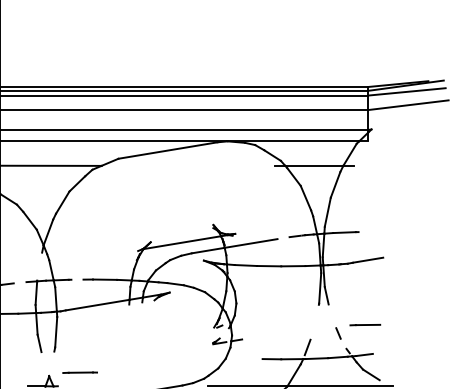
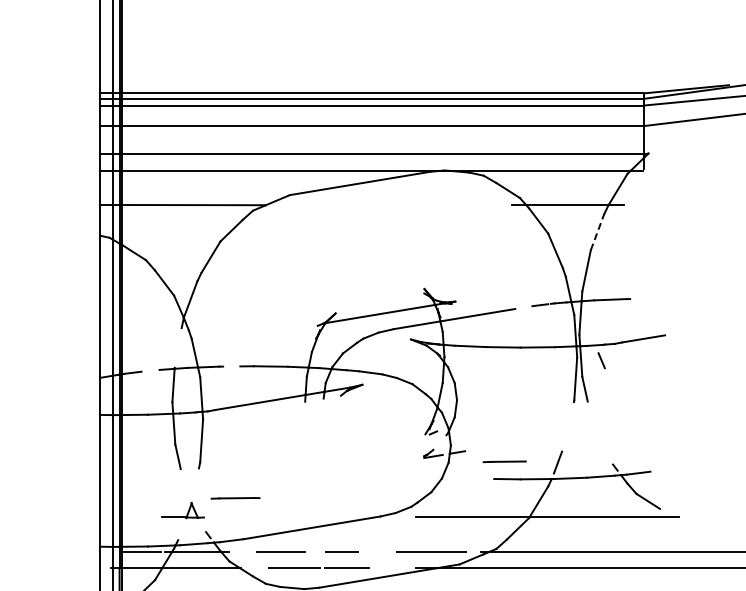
line: (335, 184) -> (597, 231), solid -> dashed
line: (365, 324) -> (504, 461), moved
line: (338, 333) -> (601, 360), moved

